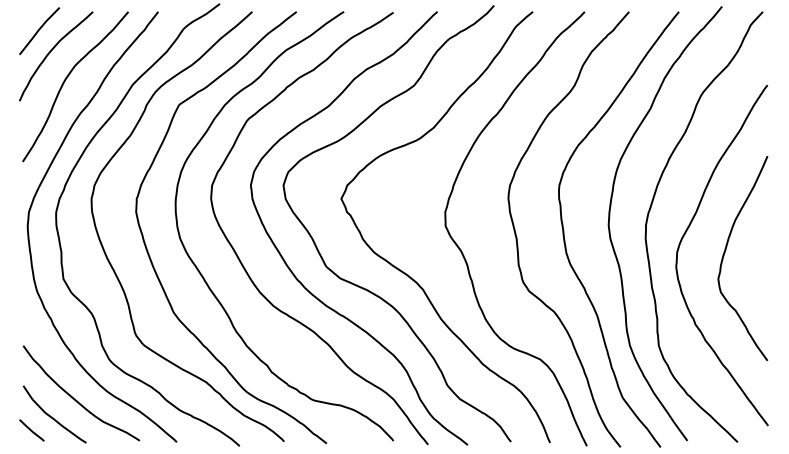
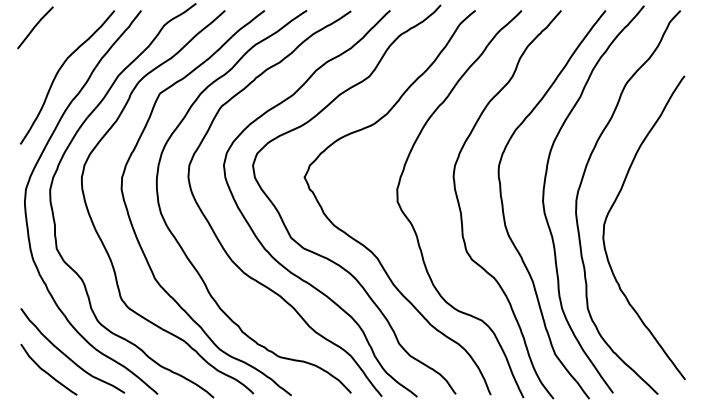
curve: (50, 53) -> (45, 47), removed
curve: (725, 253) -> (647, 226), removed
line: (31, 430) -> (28, 384), removed

